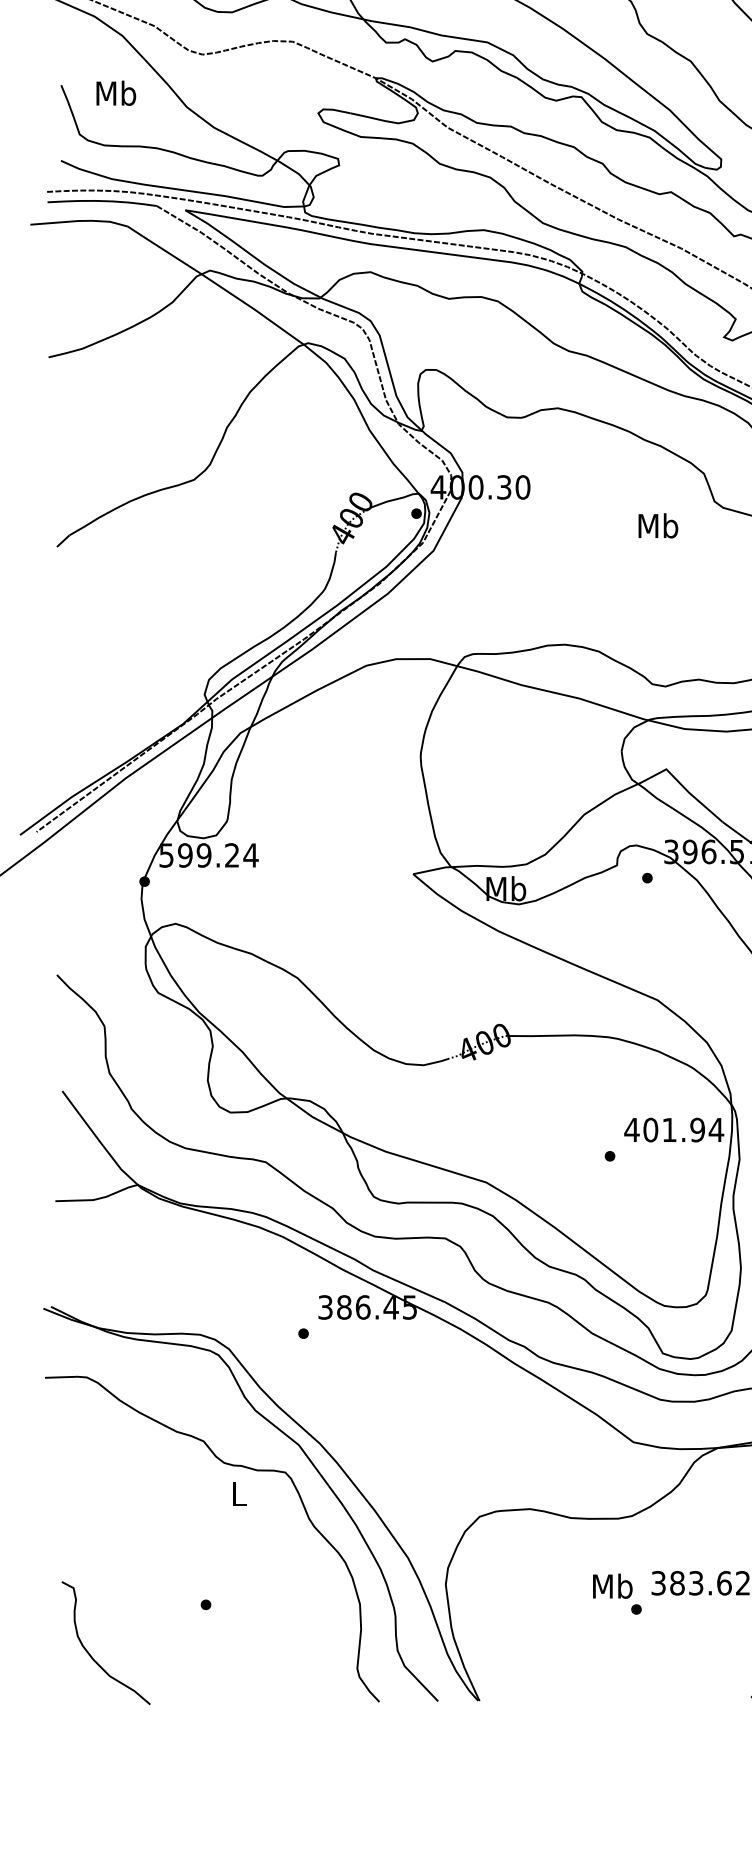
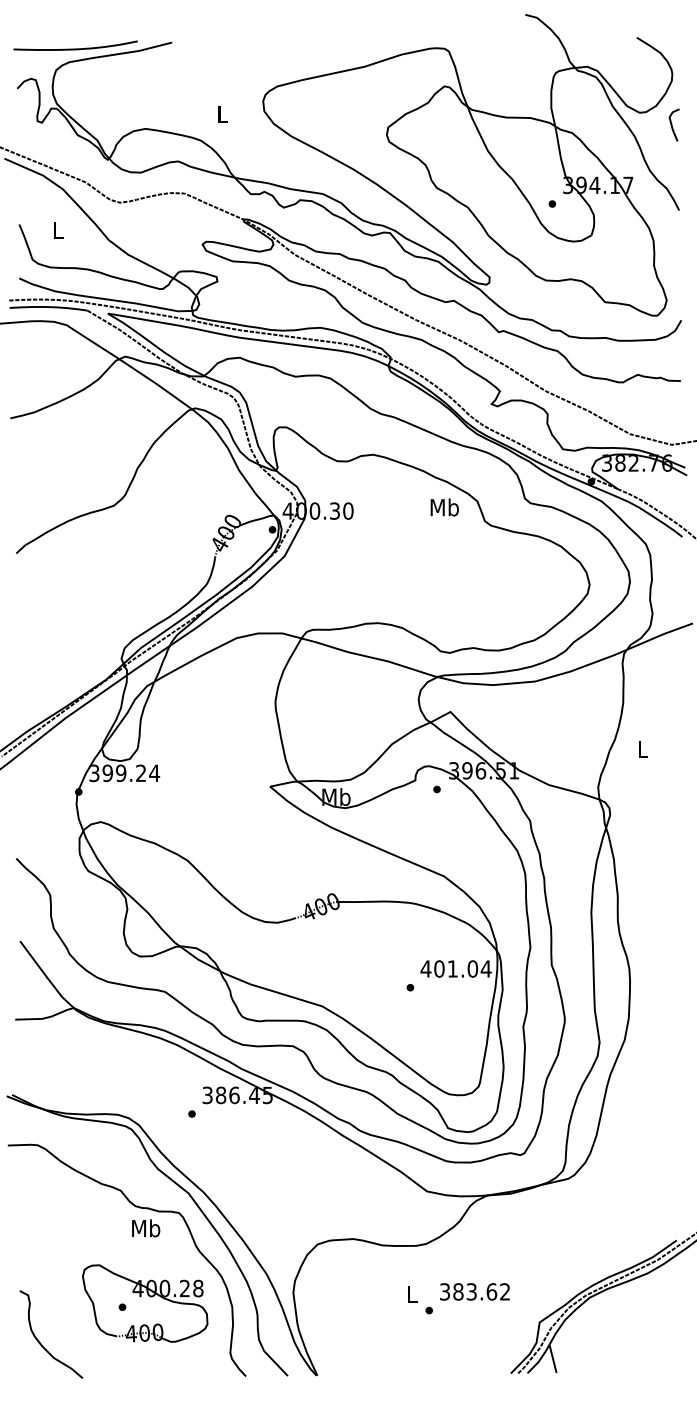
text: (116, 93) -> (58, 230), Mb -> L
text: (657, 525) -> (444, 507), moved
text: (166, 854) -> (94, 772), 599.24 -> 399.24
text: (697, 1129) -> (472, 968), 401.94 -> 401.04
text: (239, 1494) -> (146, 1228), L -> Mb
text: (612, 1585) -> (412, 1293), Mb -> L
part: (242, 1589) -> (148, 1296), added

